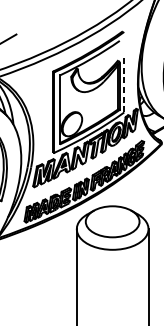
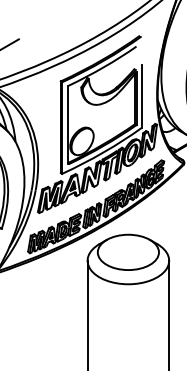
line: (124, 84) -> (141, 96), dashed -> solid

